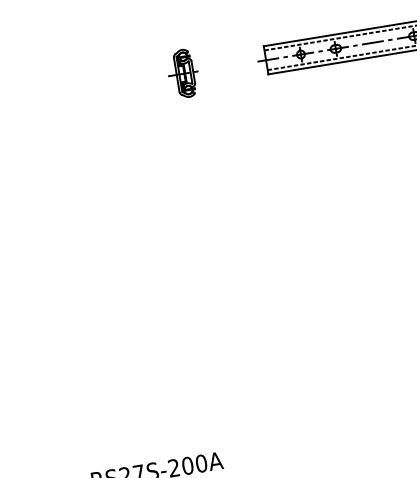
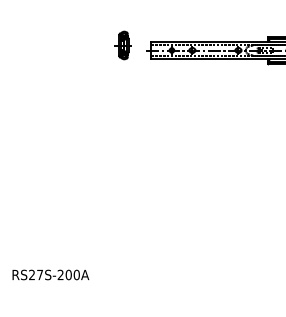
part: (182, 73) -> (122, 45), moved

